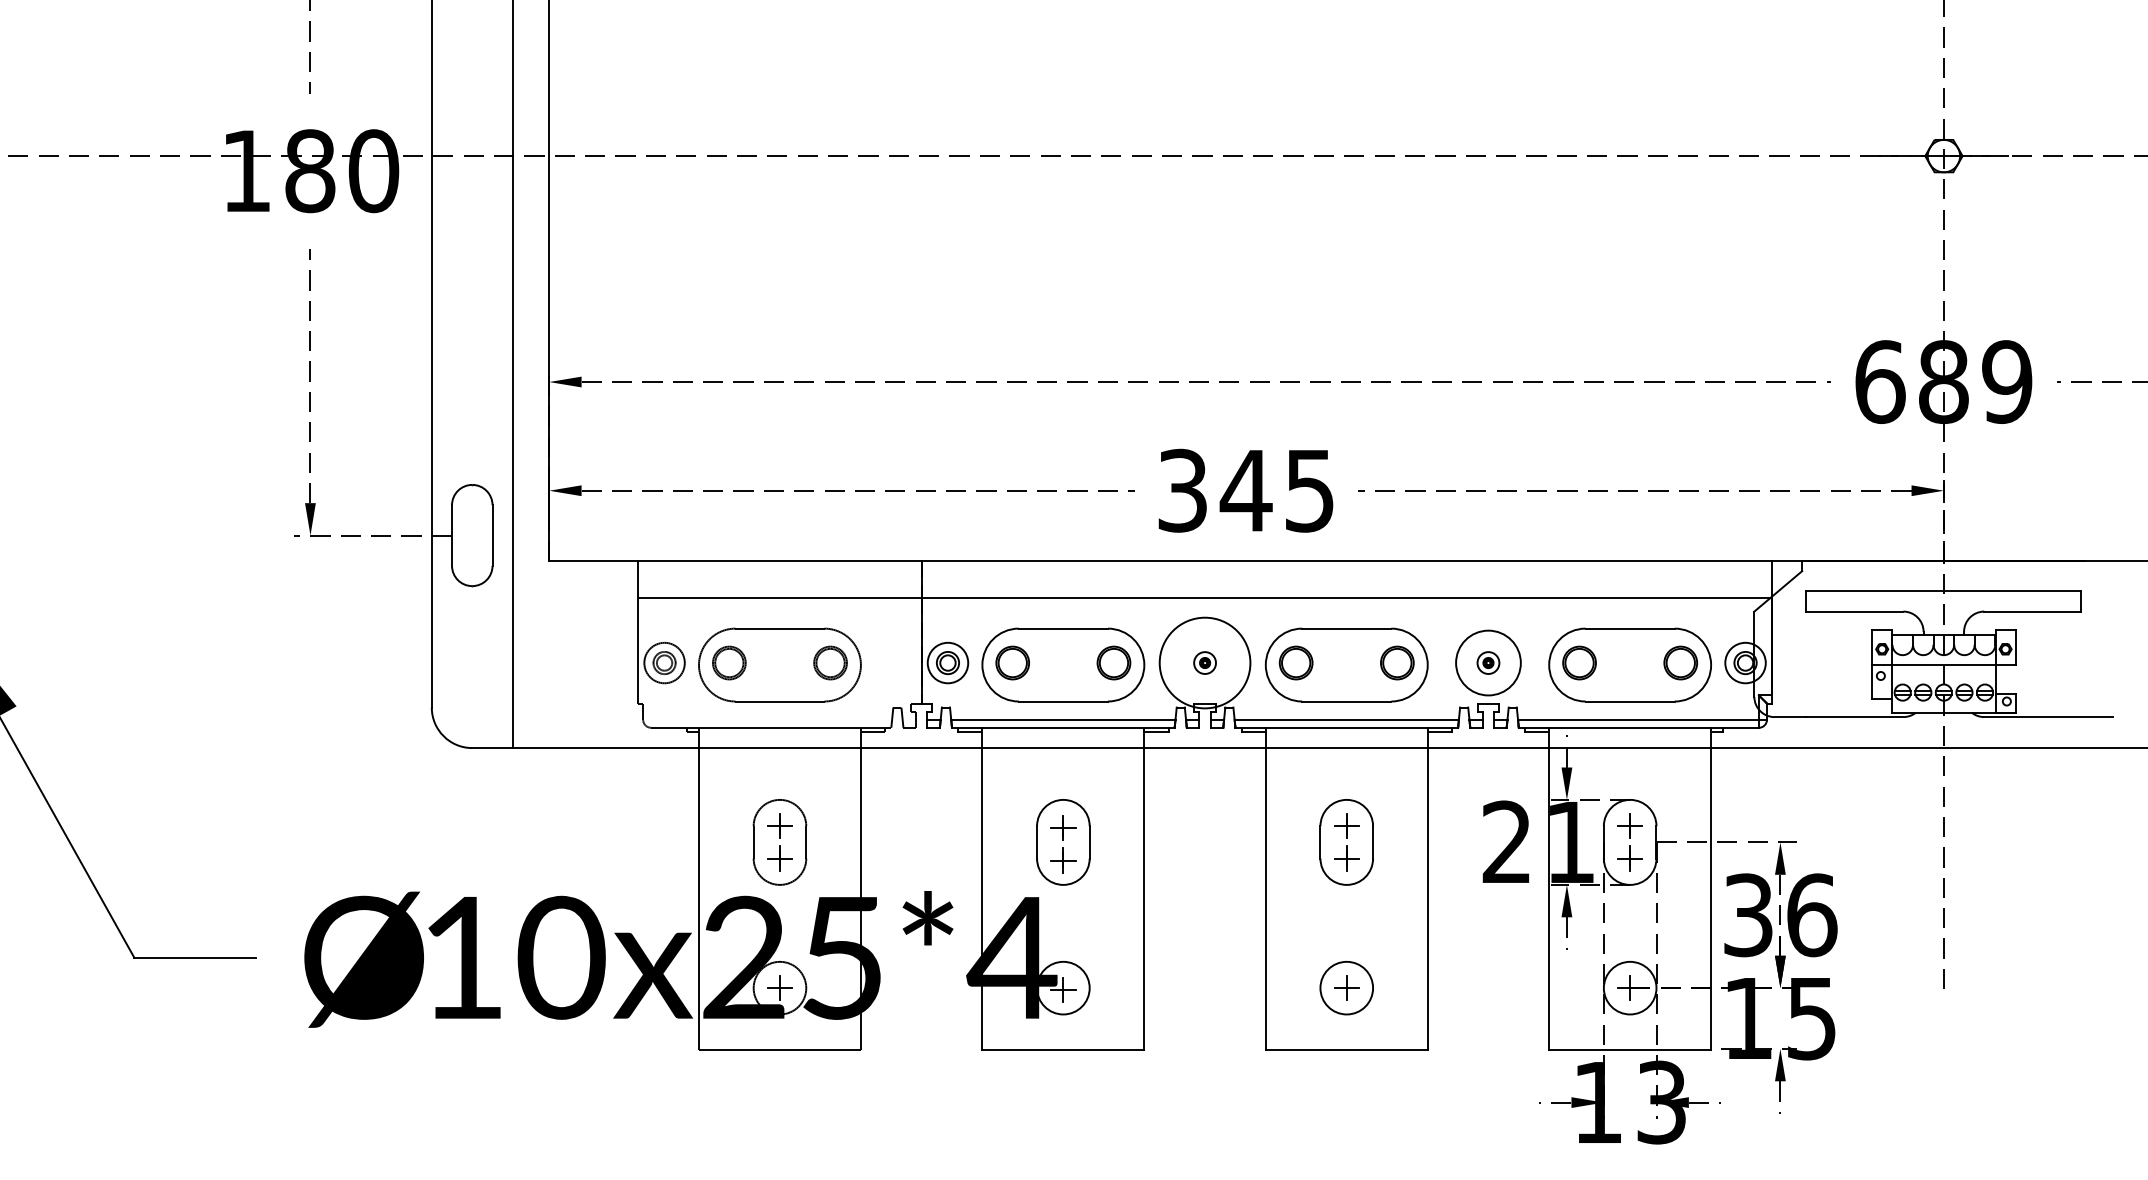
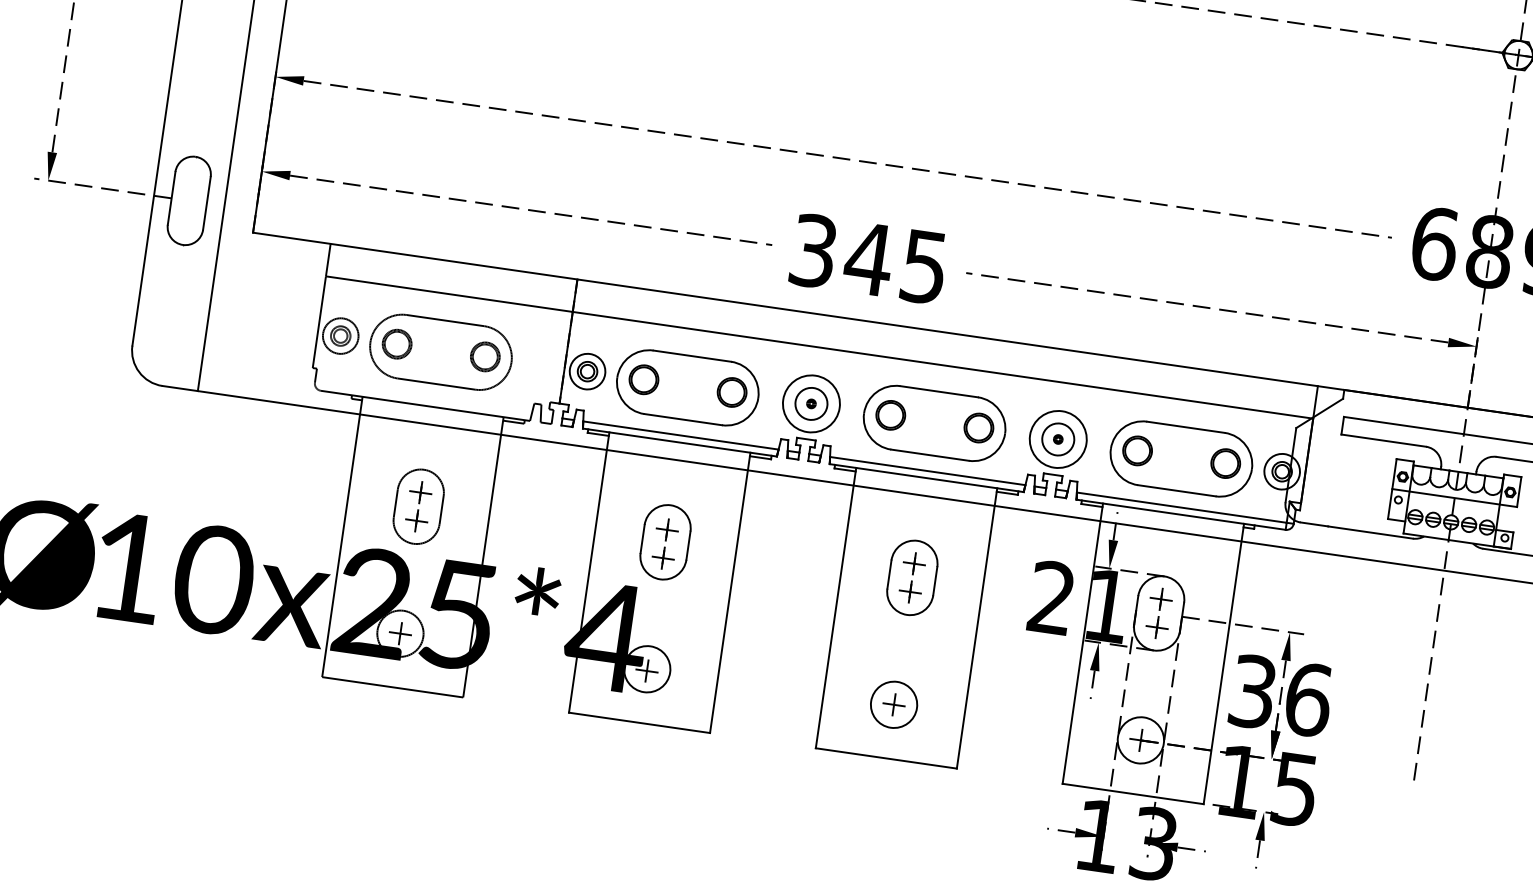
circle: (1204, 662) -> (811, 403), size x0.71
circle: (1204, 662) -> (811, 403), size x1.67
circle: (1488, 662) -> (1058, 439), size x1.67

